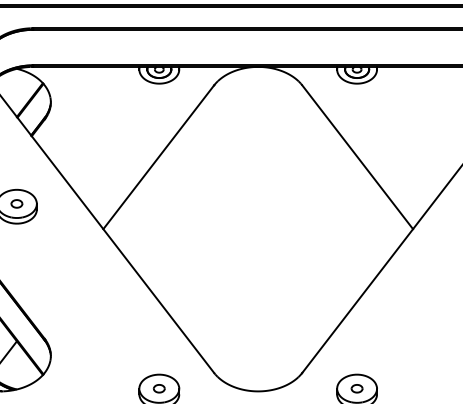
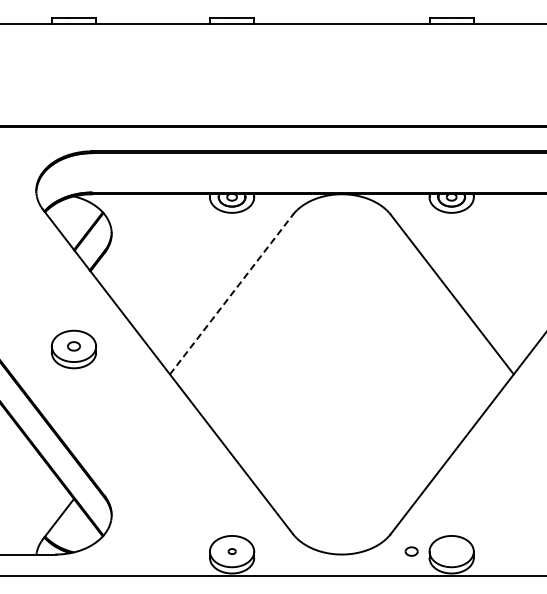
line: (158, 157) -> (231, 294), solid -> dashed
part: (159, 388) -> (232, 551), size x0.6
part: (356, 388) -> (411, 551), moved

